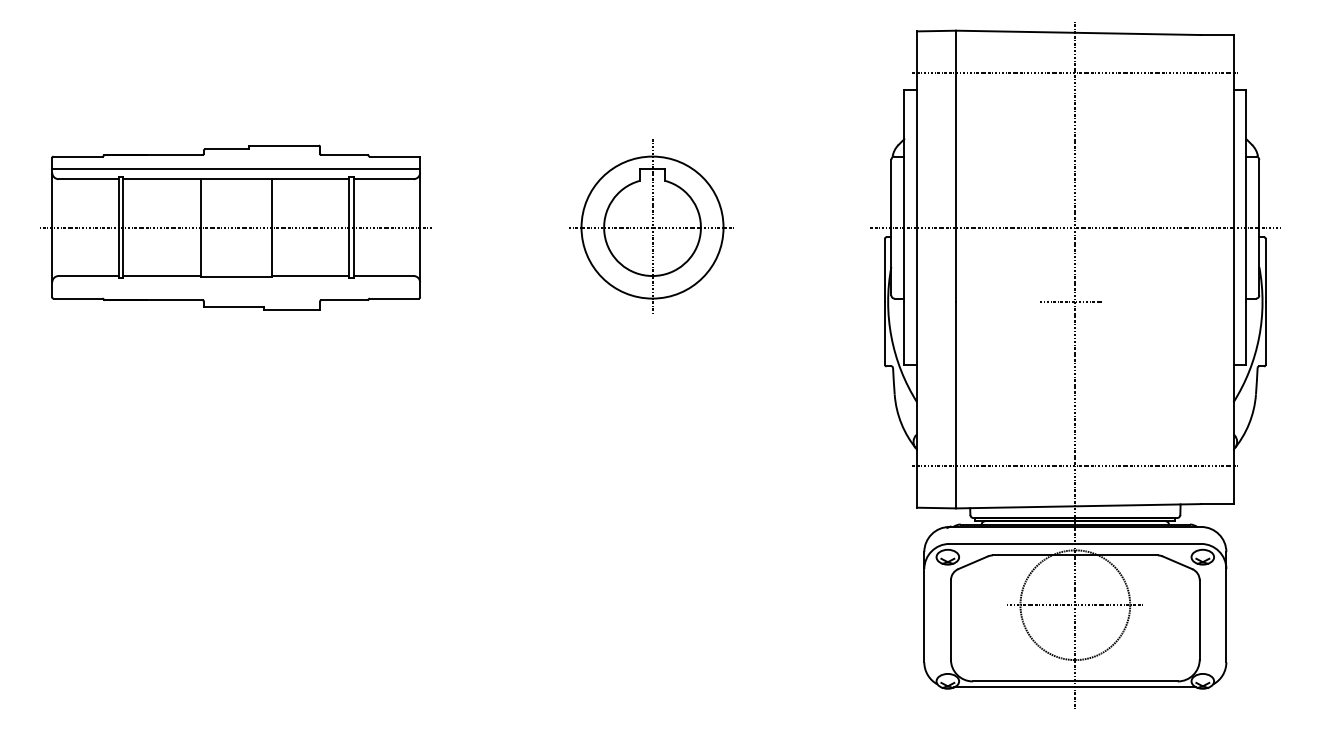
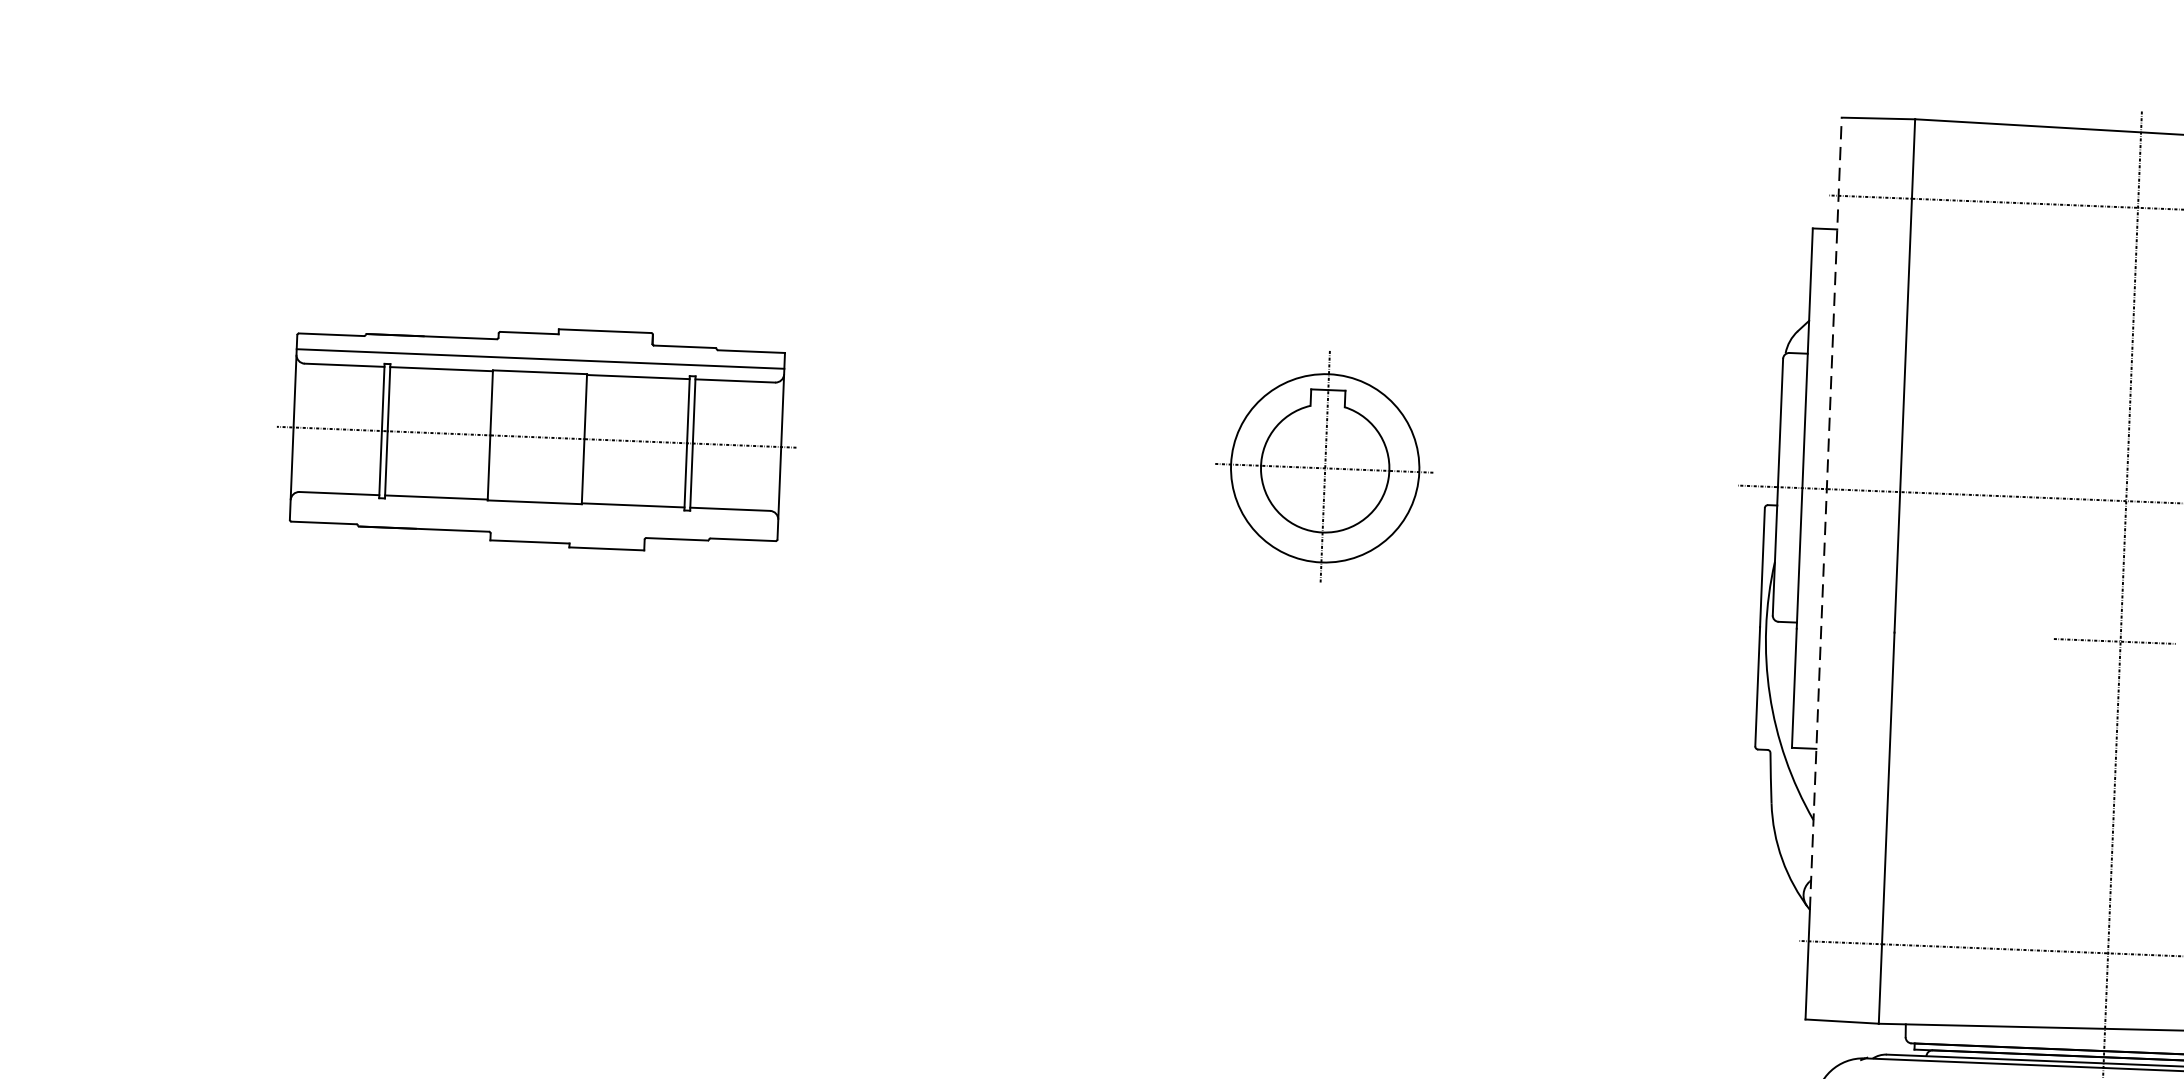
part: (651, 226) -> (1323, 466), size x0.7
part: (235, 227) -> (536, 437), size x0.7
line: (917, 240) -> (1826, 513), solid -> dashed

